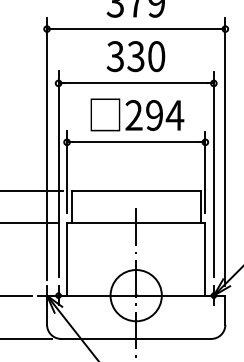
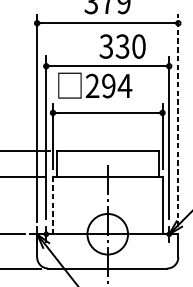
text: (135, 56) -> (122, 46), moved
text: (137, 114) -> (95, 85), moved
line: (225, 151) -> (178, 120), solid -> dashed
line: (67, 259) -> (53, 205), solid -> dashed

